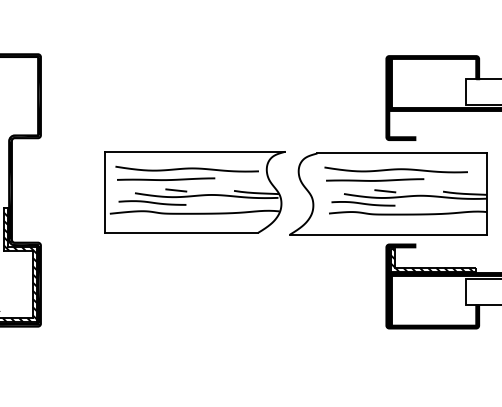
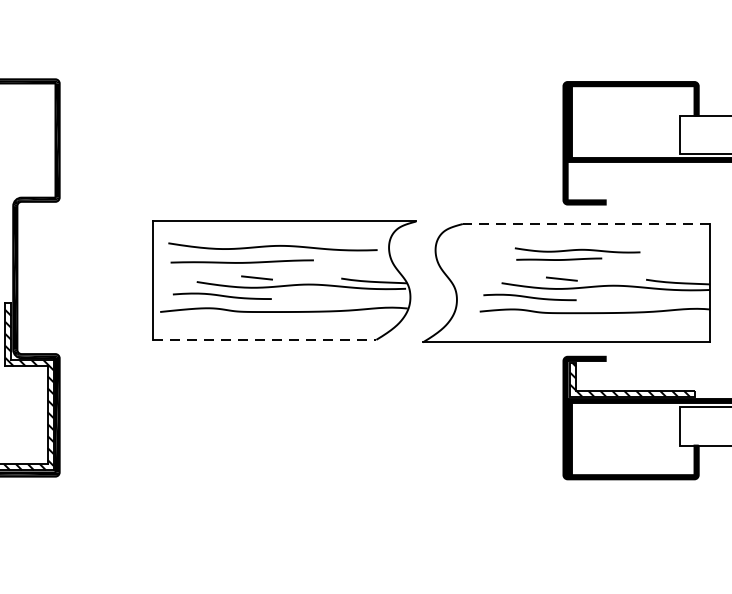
line: (402, 153) -> (586, 224), solid -> dashed
part: (395, 173) -> (576, 253), size x0.6
line: (181, 232) -> (264, 339), solid -> dashed

